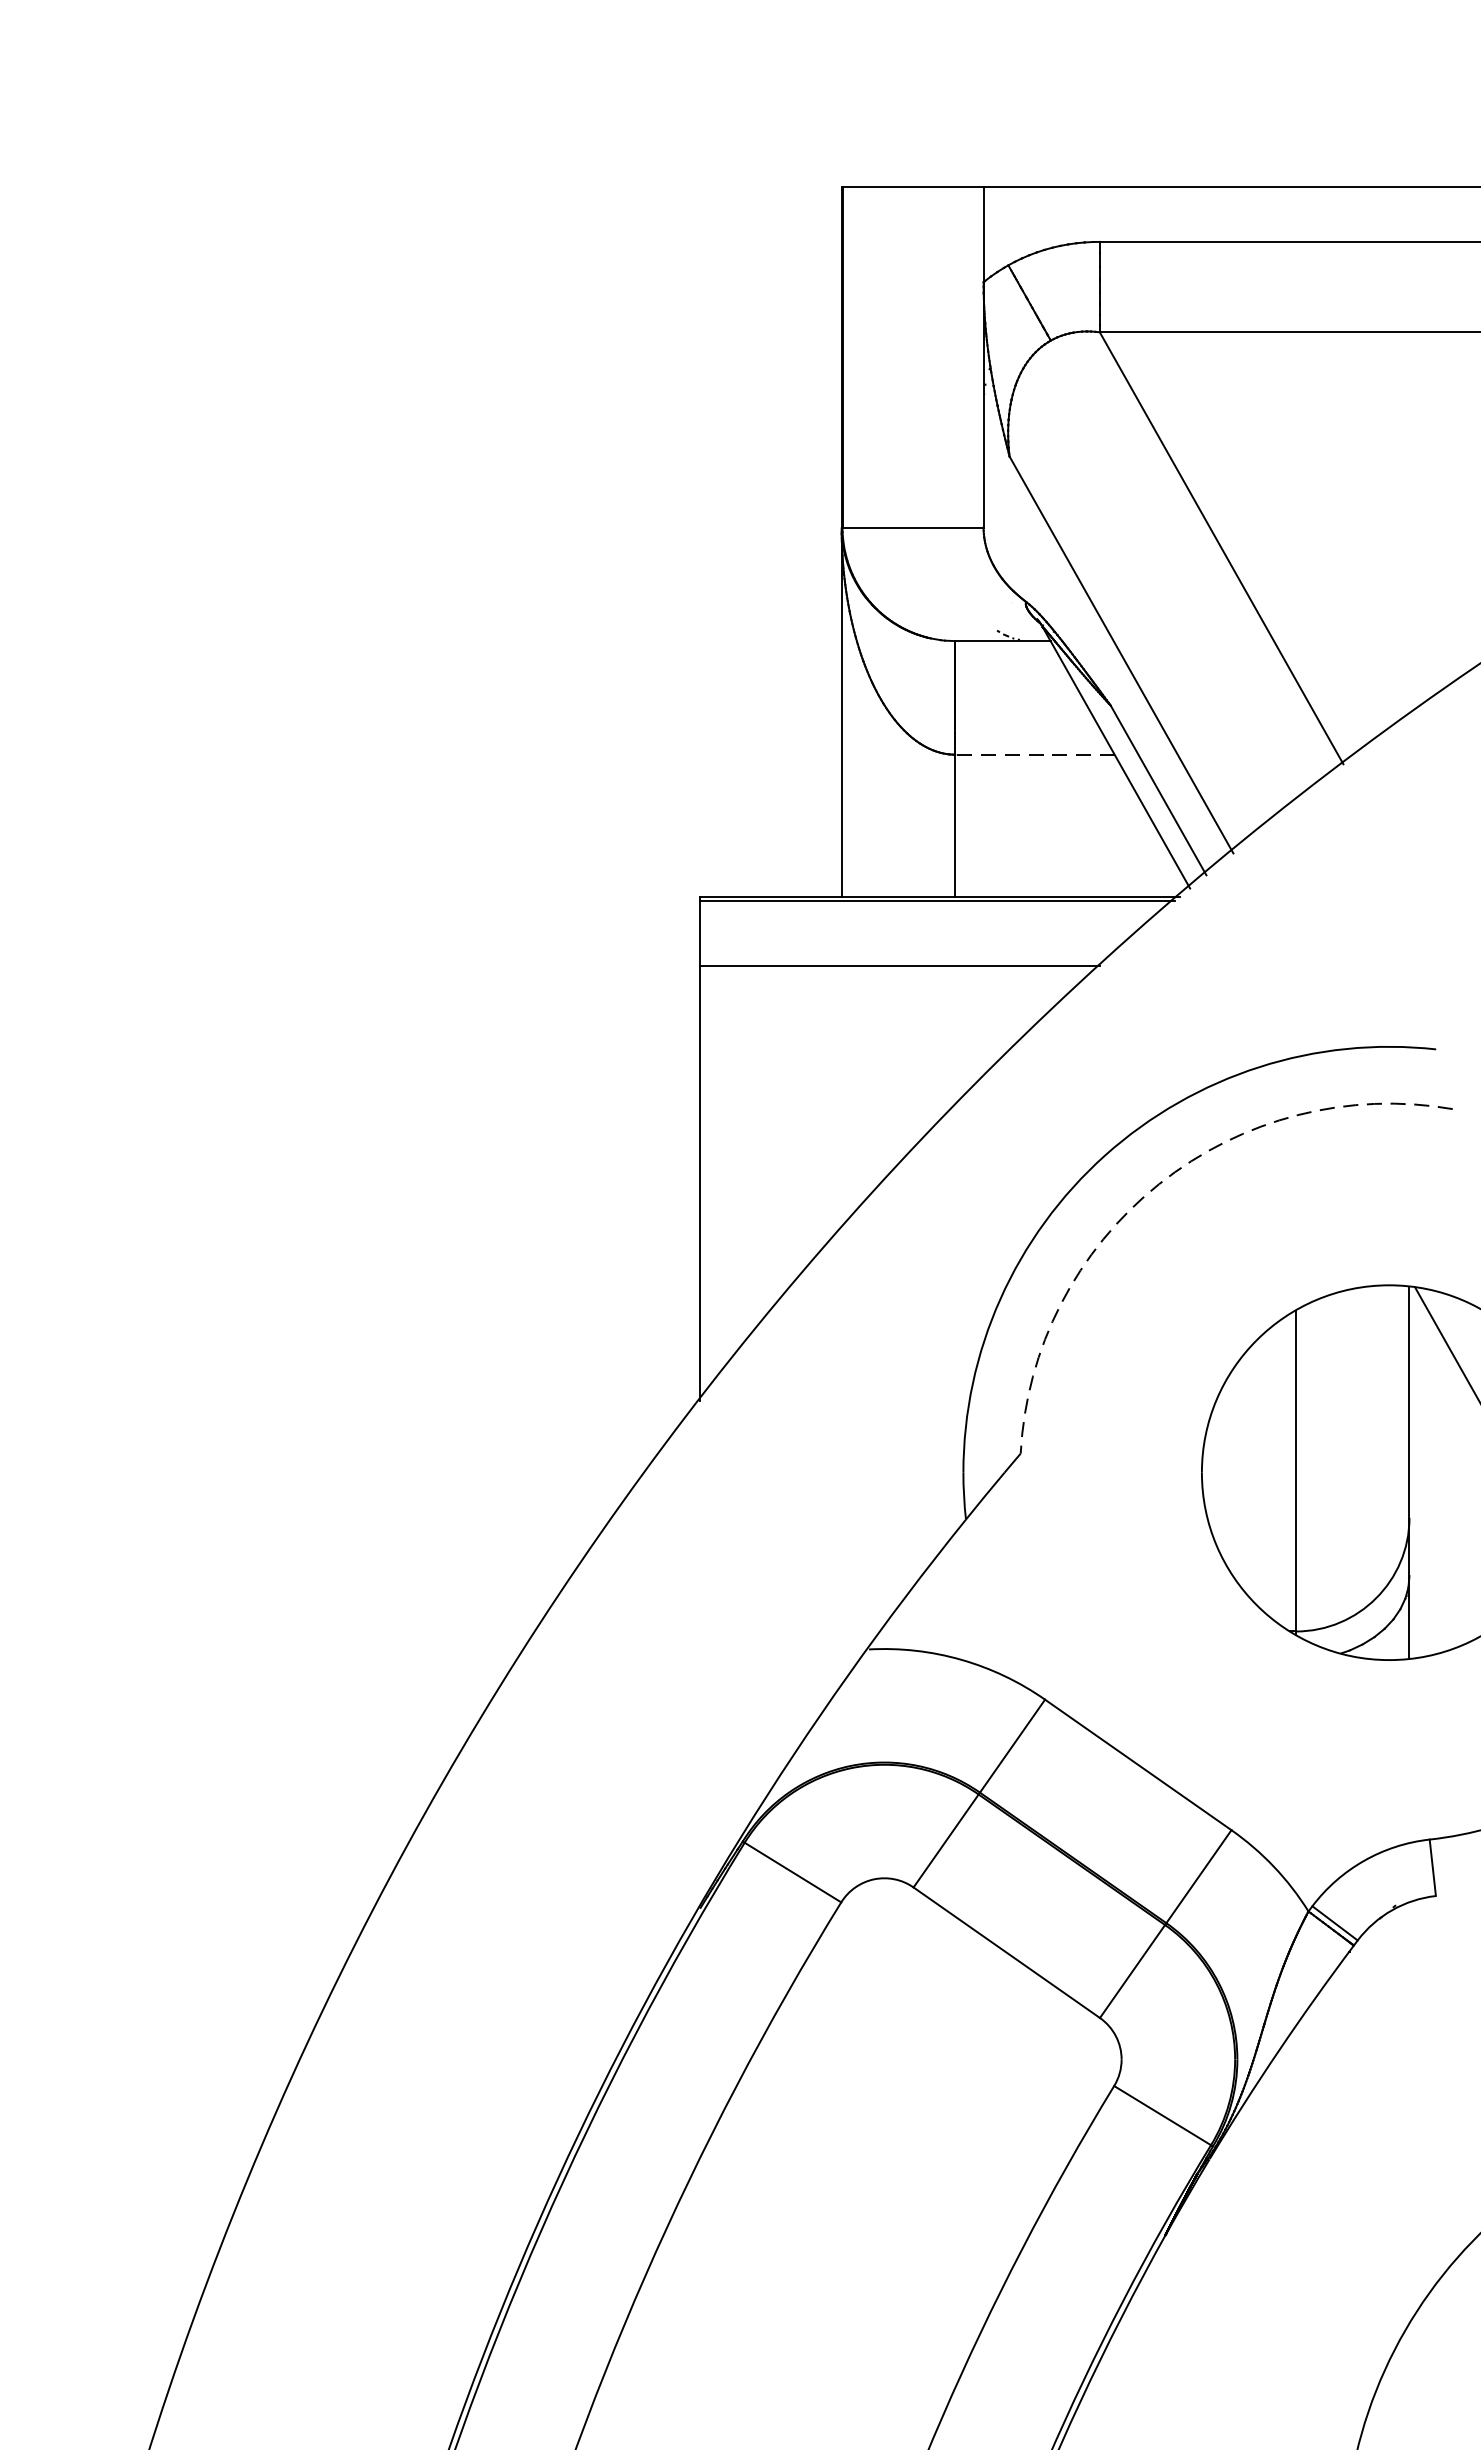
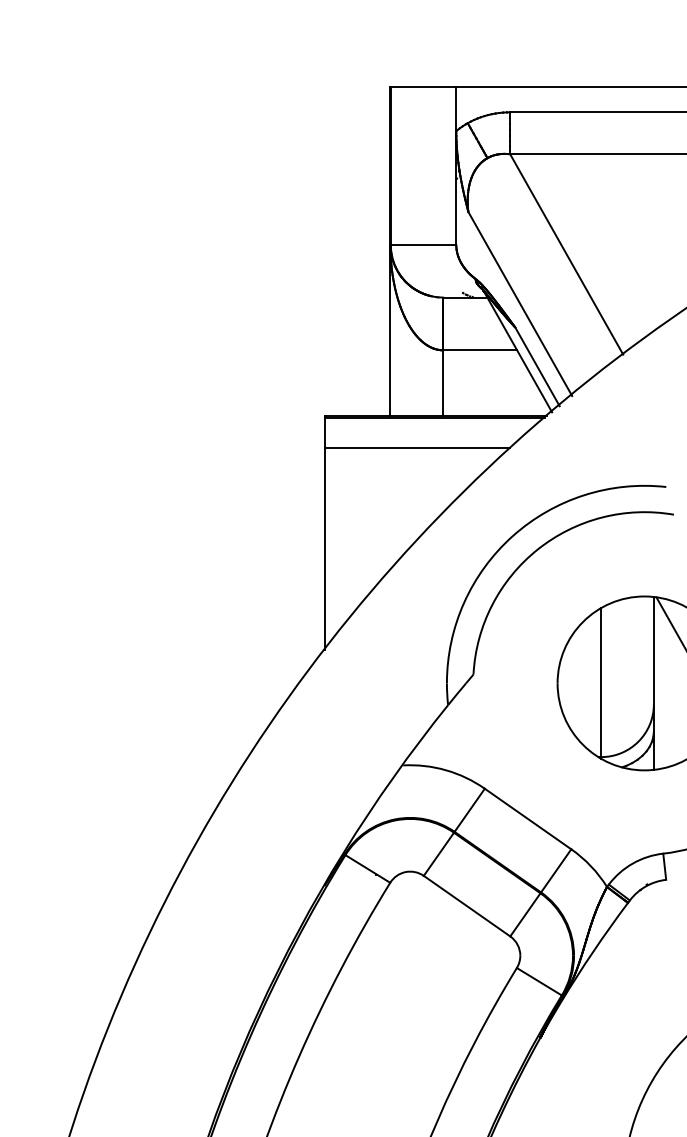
line: (1033, 755) -> (479, 350), dashed -> solid
arc: (1158, 1184) -> (537, 549), dashed -> solid

